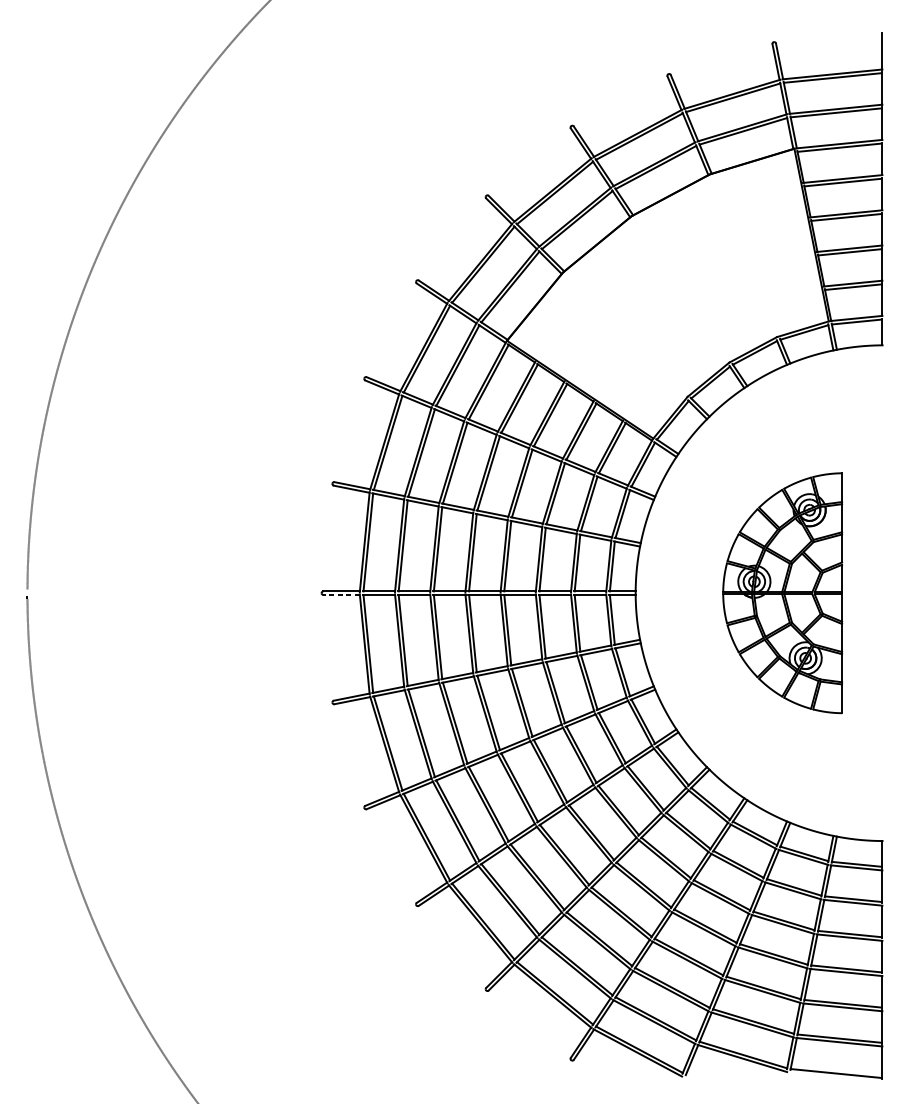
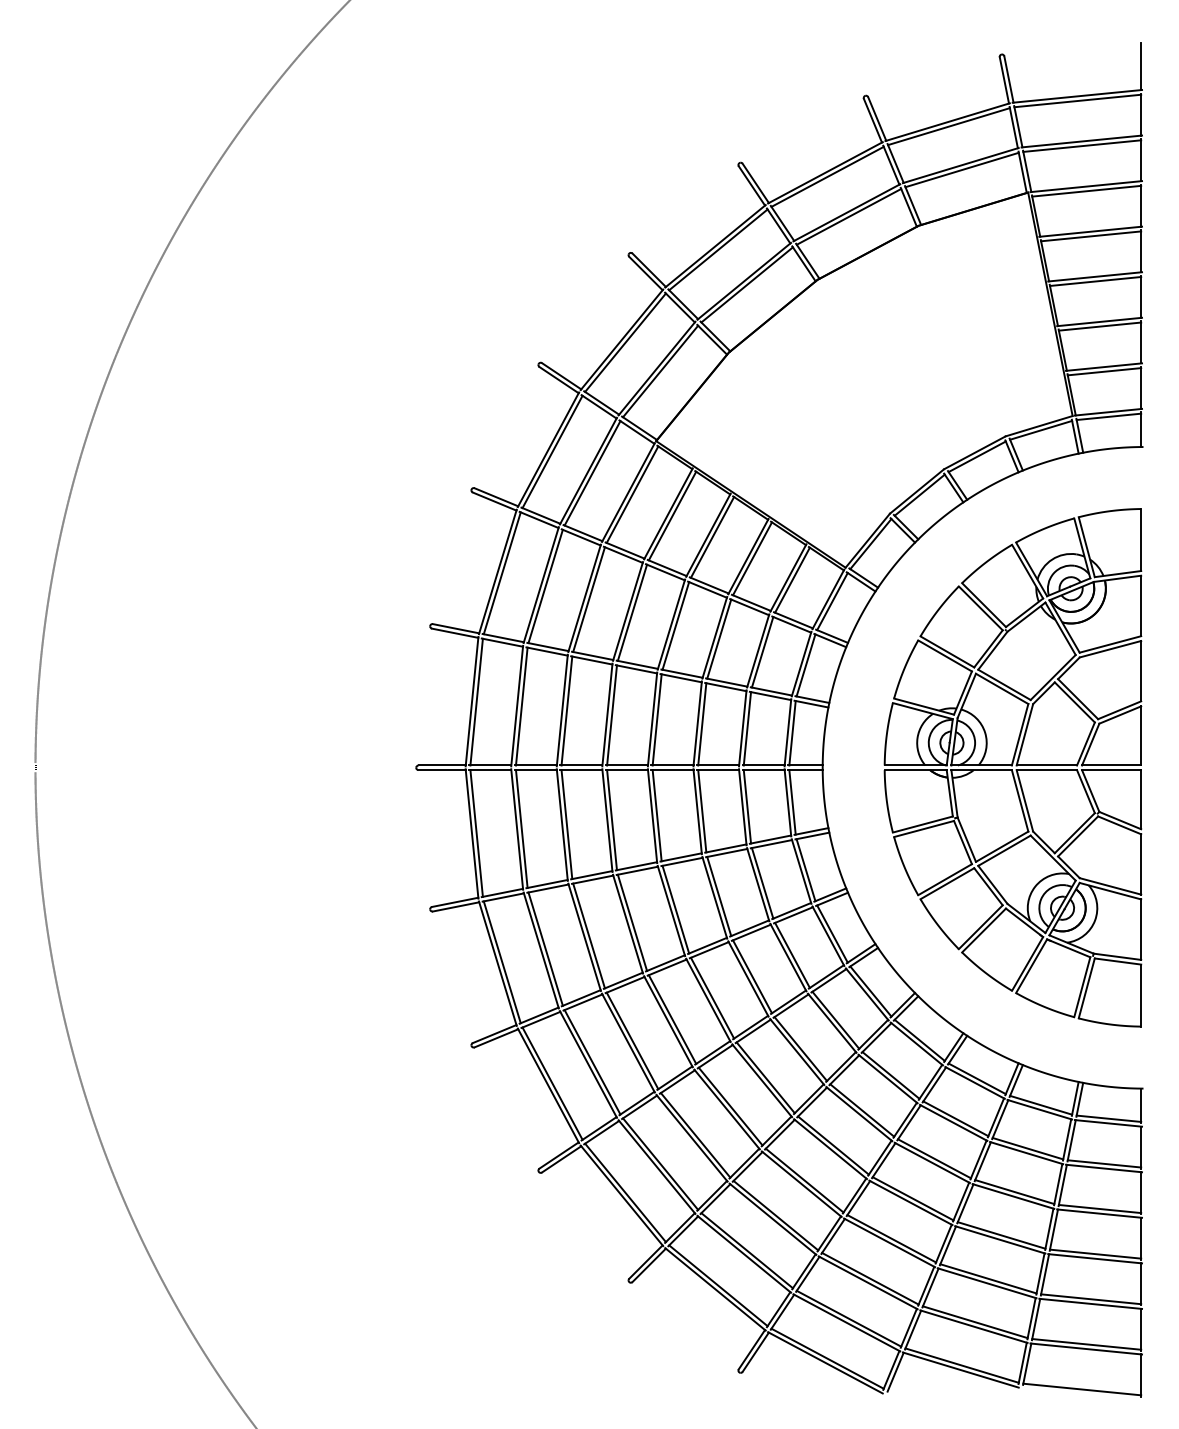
part: (782, 592) -> (1012, 767), size x1.67
line: (341, 595) -> (442, 770), dashed -> solid

